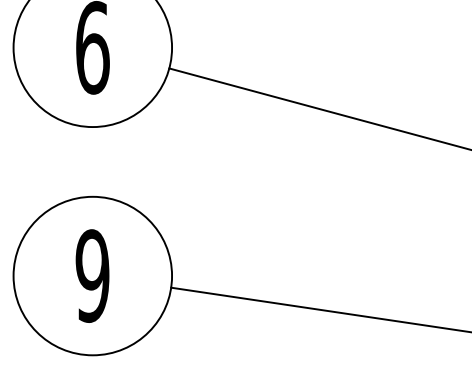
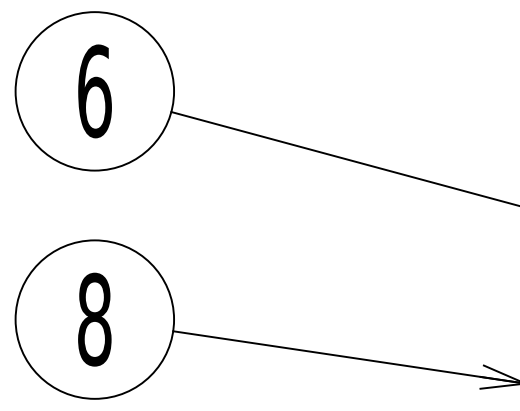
text: (92, 275) -> (94, 319), 9 -> 8

